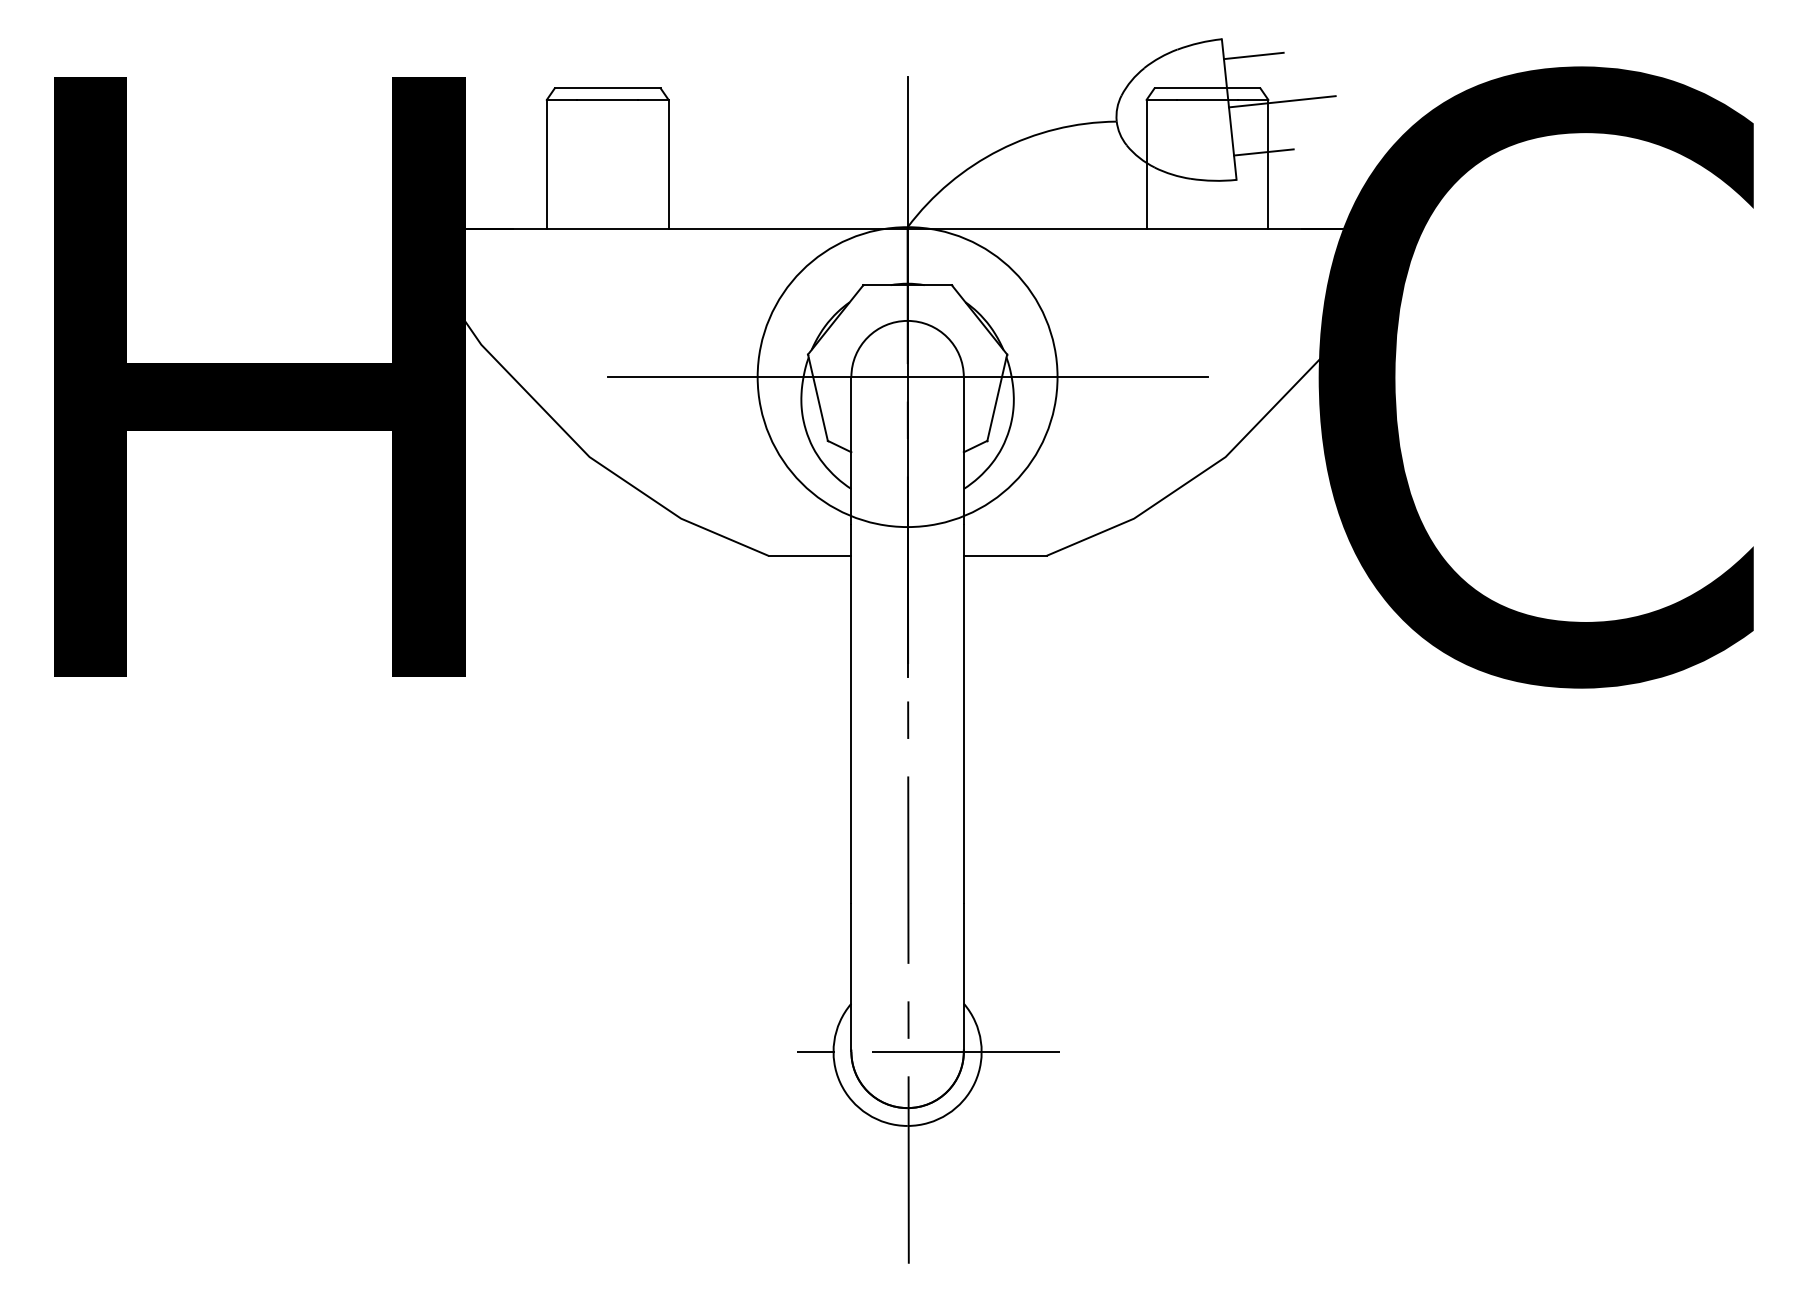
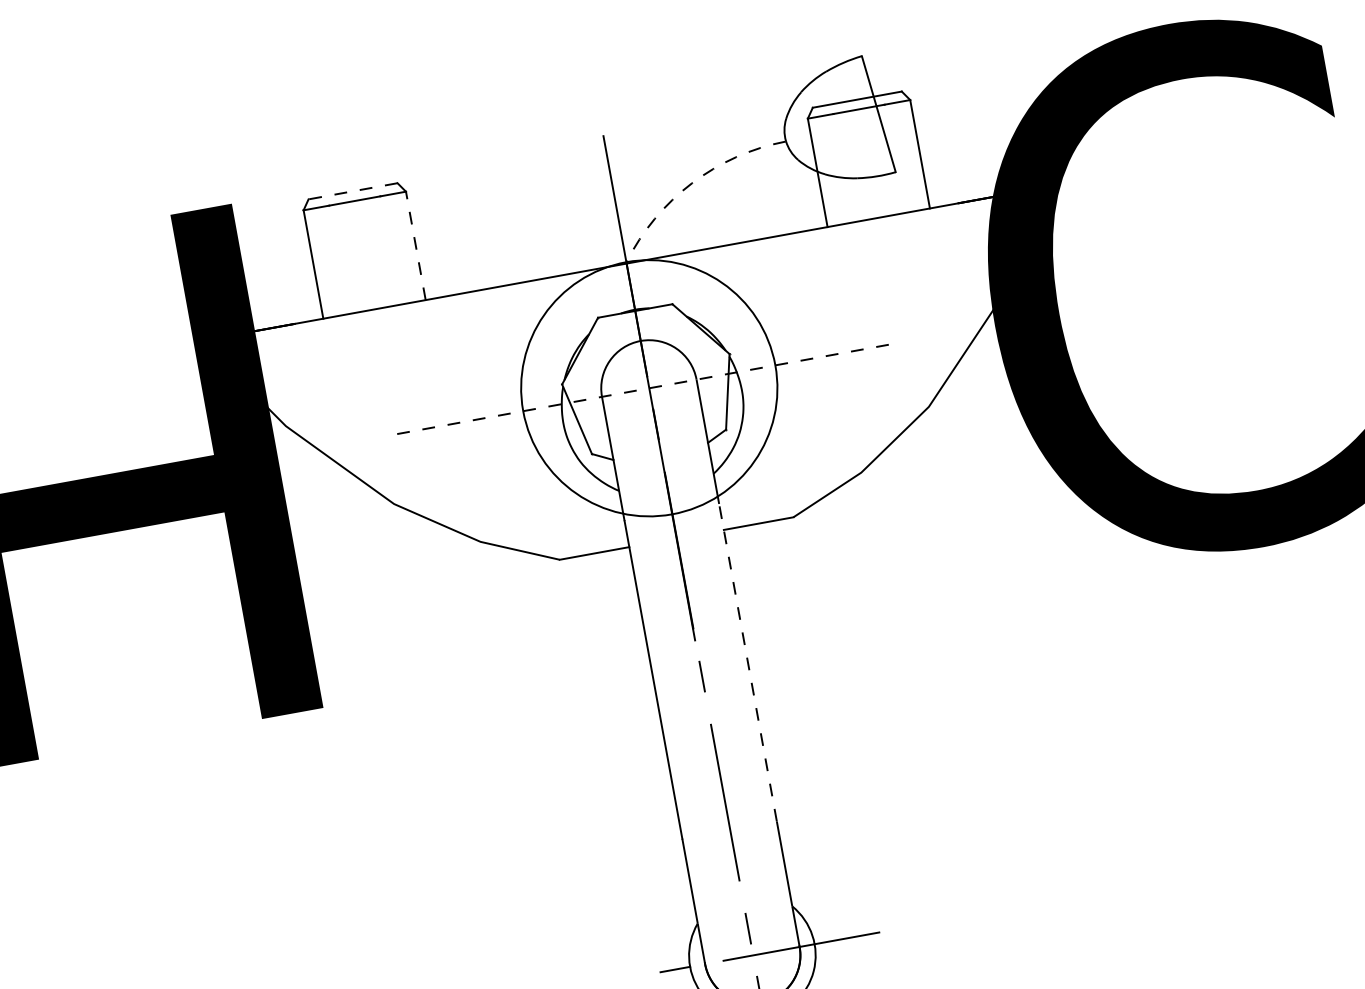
line: (1253, 55) -> (890, 65), removed
line: (607, 88) -> (352, 191), solid -> dashed
line: (1281, 101) -> (921, 99), removed
arc: (999, 150) -> (691, 183), solid -> dashed
line: (1263, 152) -> (914, 145), removed
line: (668, 163) -> (415, 245), solid -> dashed
line: (907, 377) -> (649, 388), solid -> dashed
line: (963, 713) -> (747, 662), solid -> dashed

